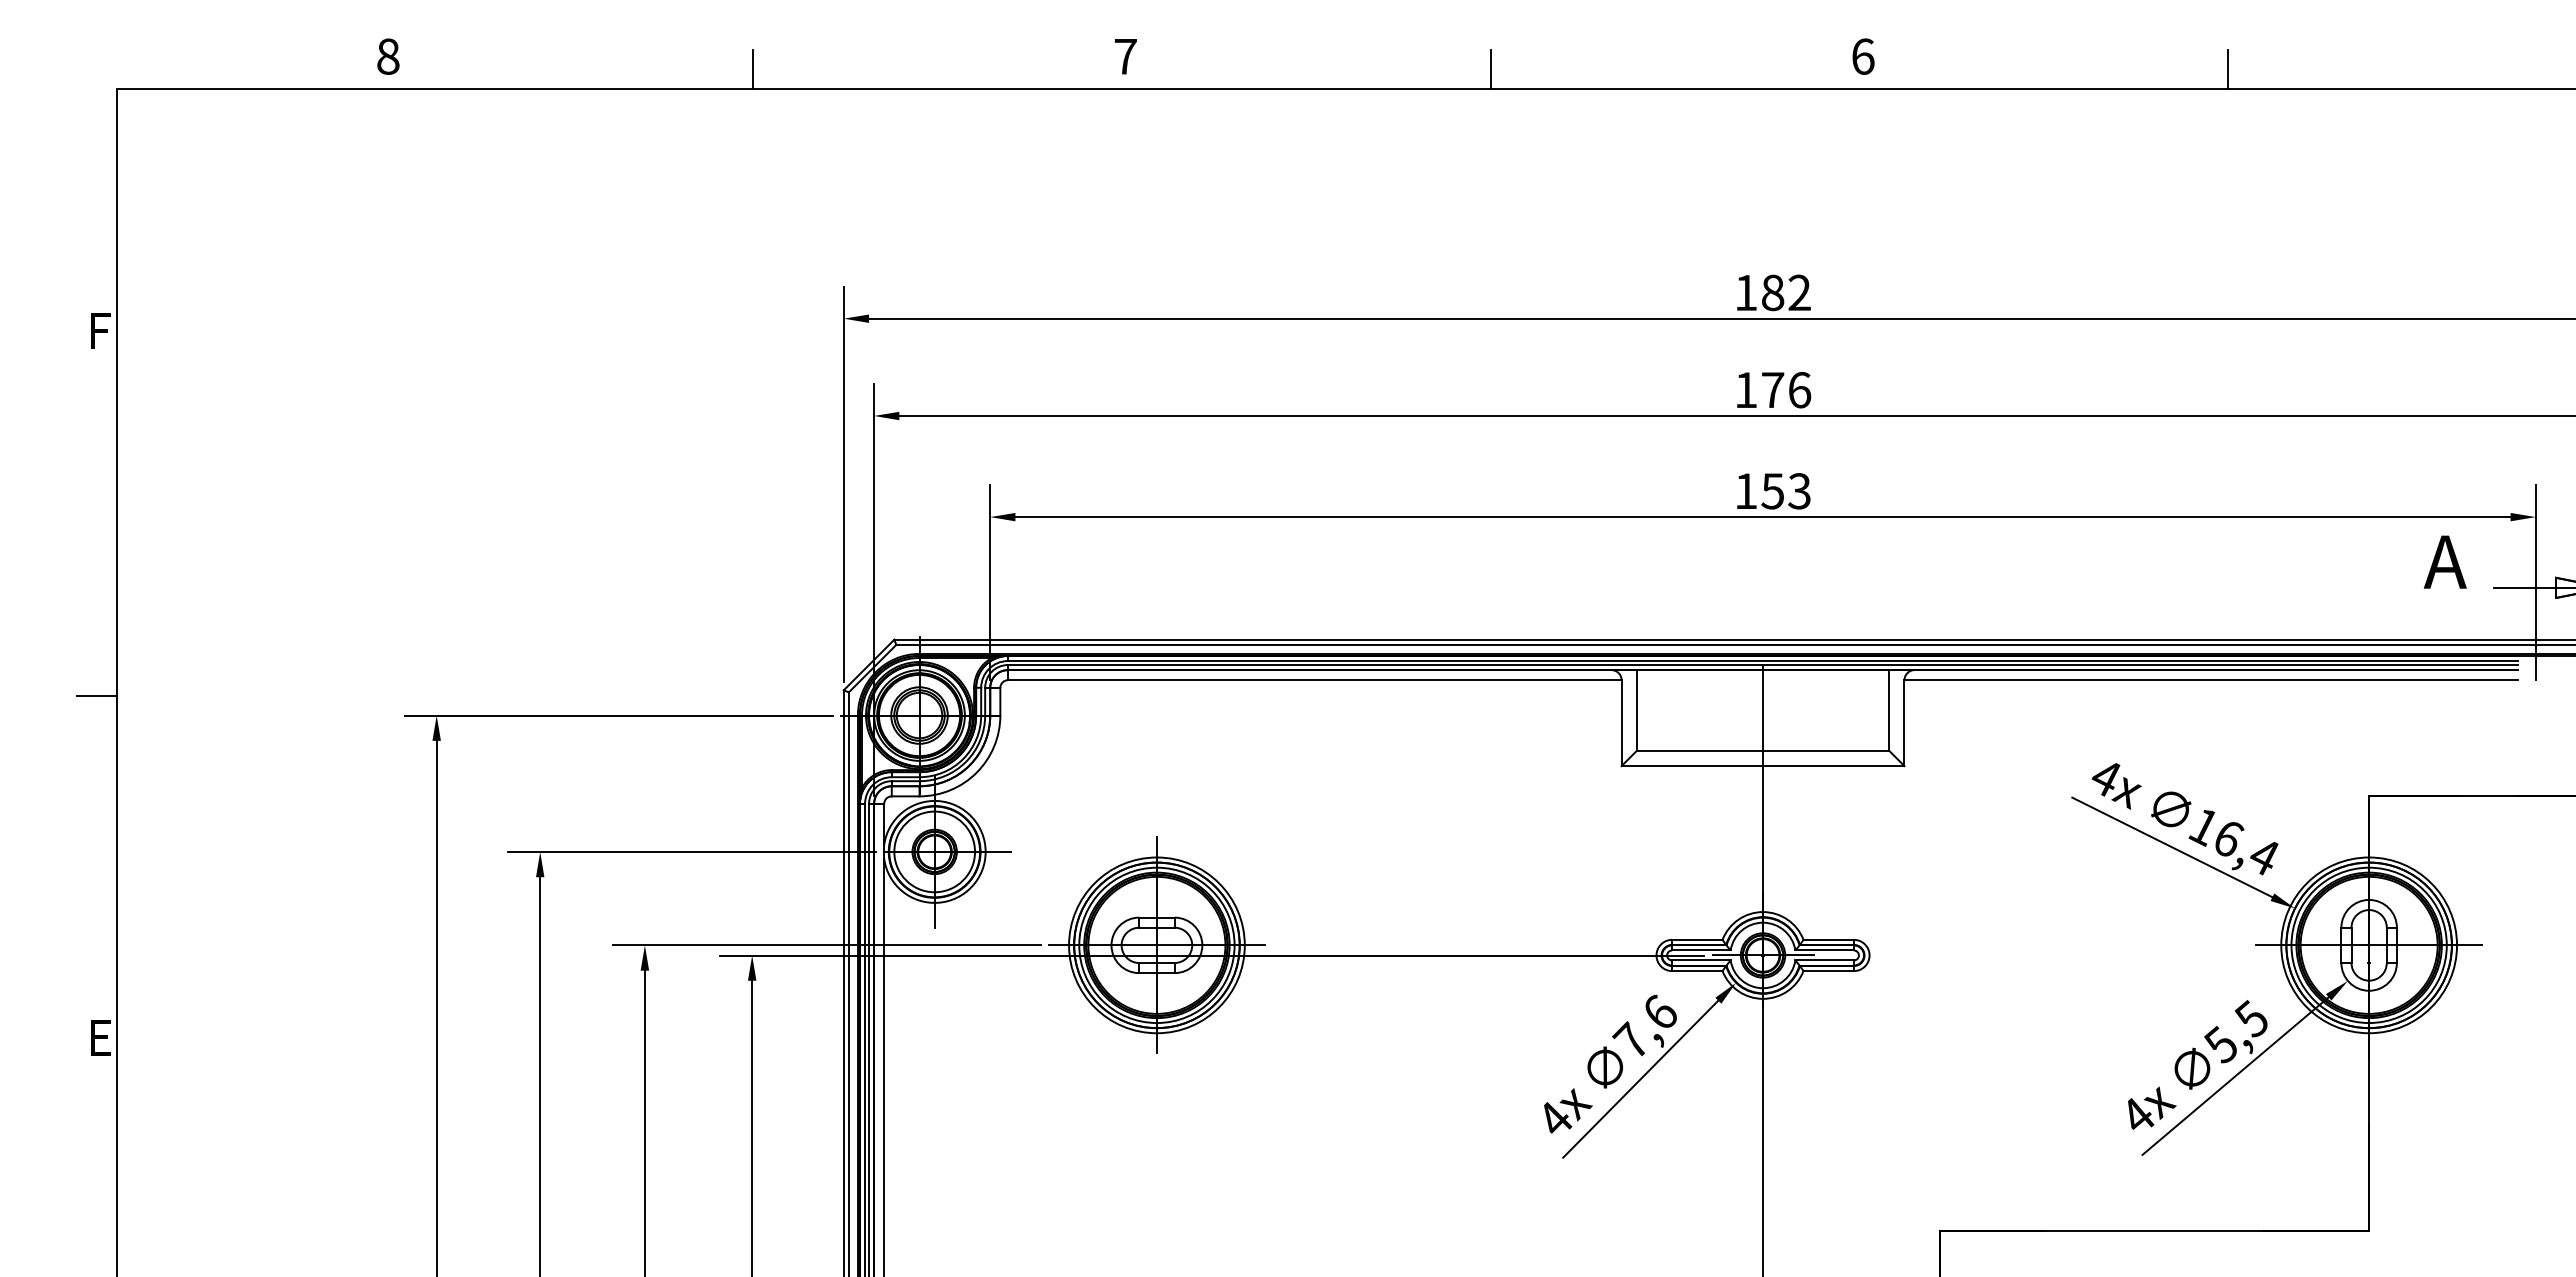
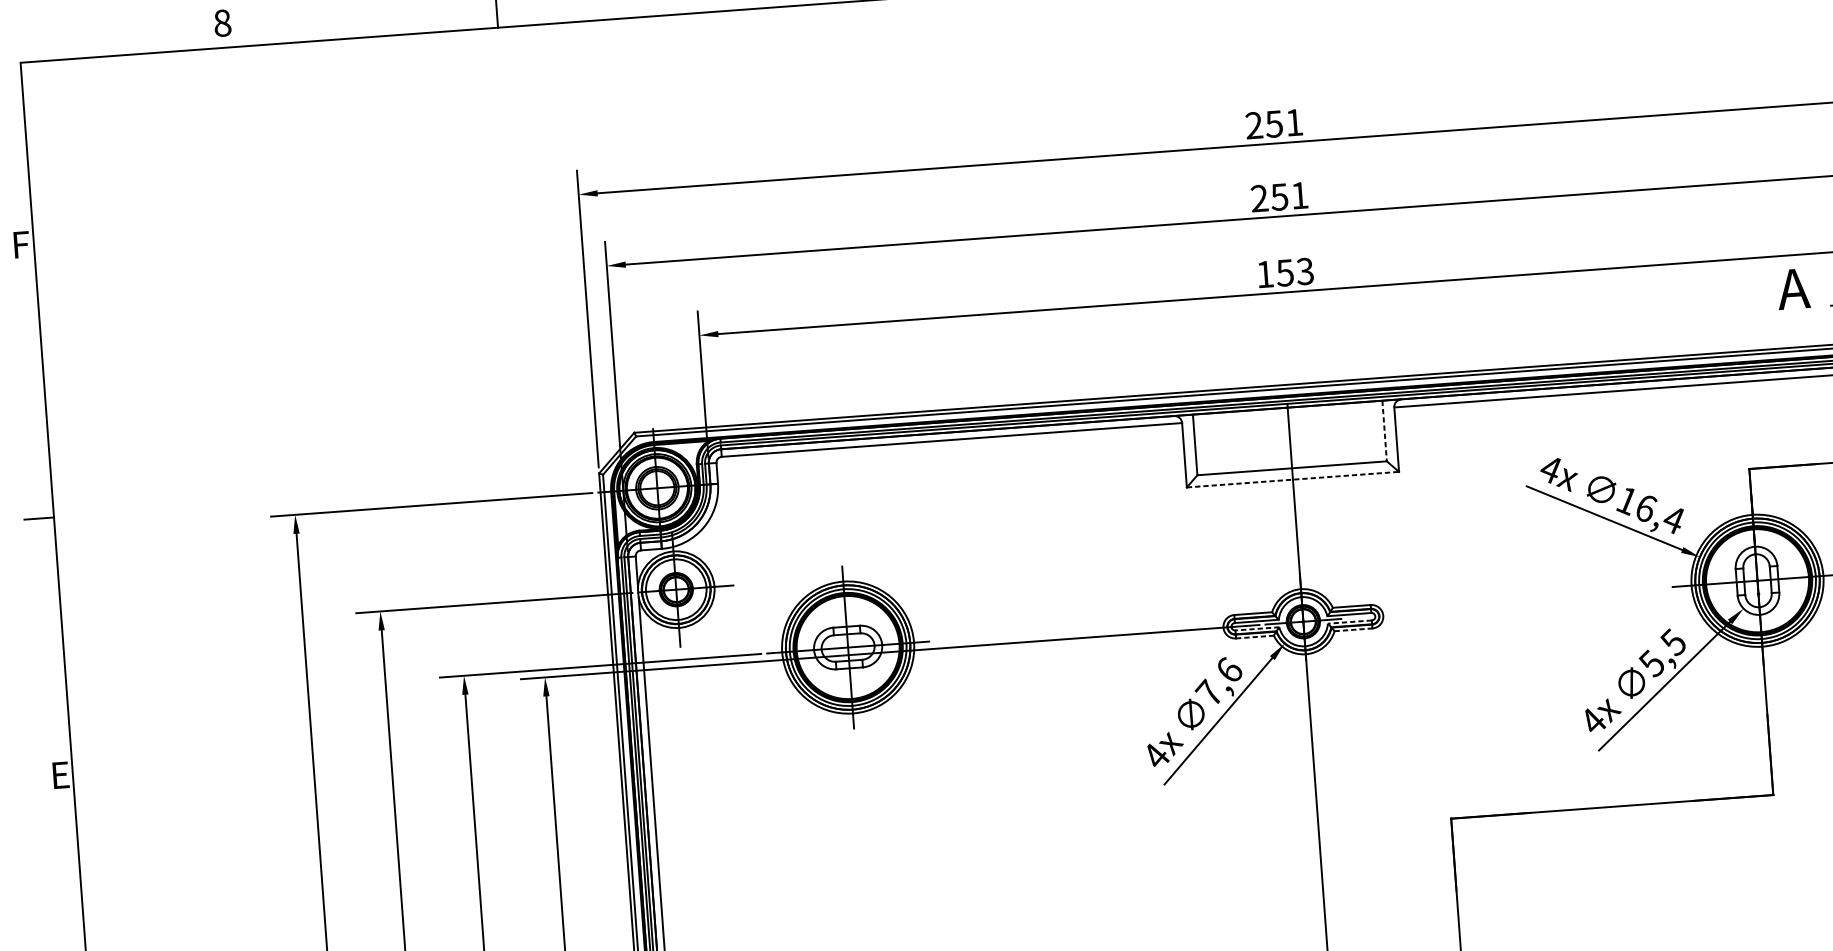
text: (1772, 292) -> (1273, 123), 182 -> 251
text: (1773, 390) -> (1280, 197), 176 -> 251
line: (1889, 711) -> (1384, 431), solid -> dashed
line: (1763, 766) -> (1293, 479), solid -> dashed
line: (1700, 960) -> (1256, 628), solid -> dashed
line: (1824, 960) -> (1349, 622), solid -> dashed
line: (1697, 971) -> (1255, 637), solid -> dashed
line: (1829, 971) -> (1354, 630), solid -> dashed

